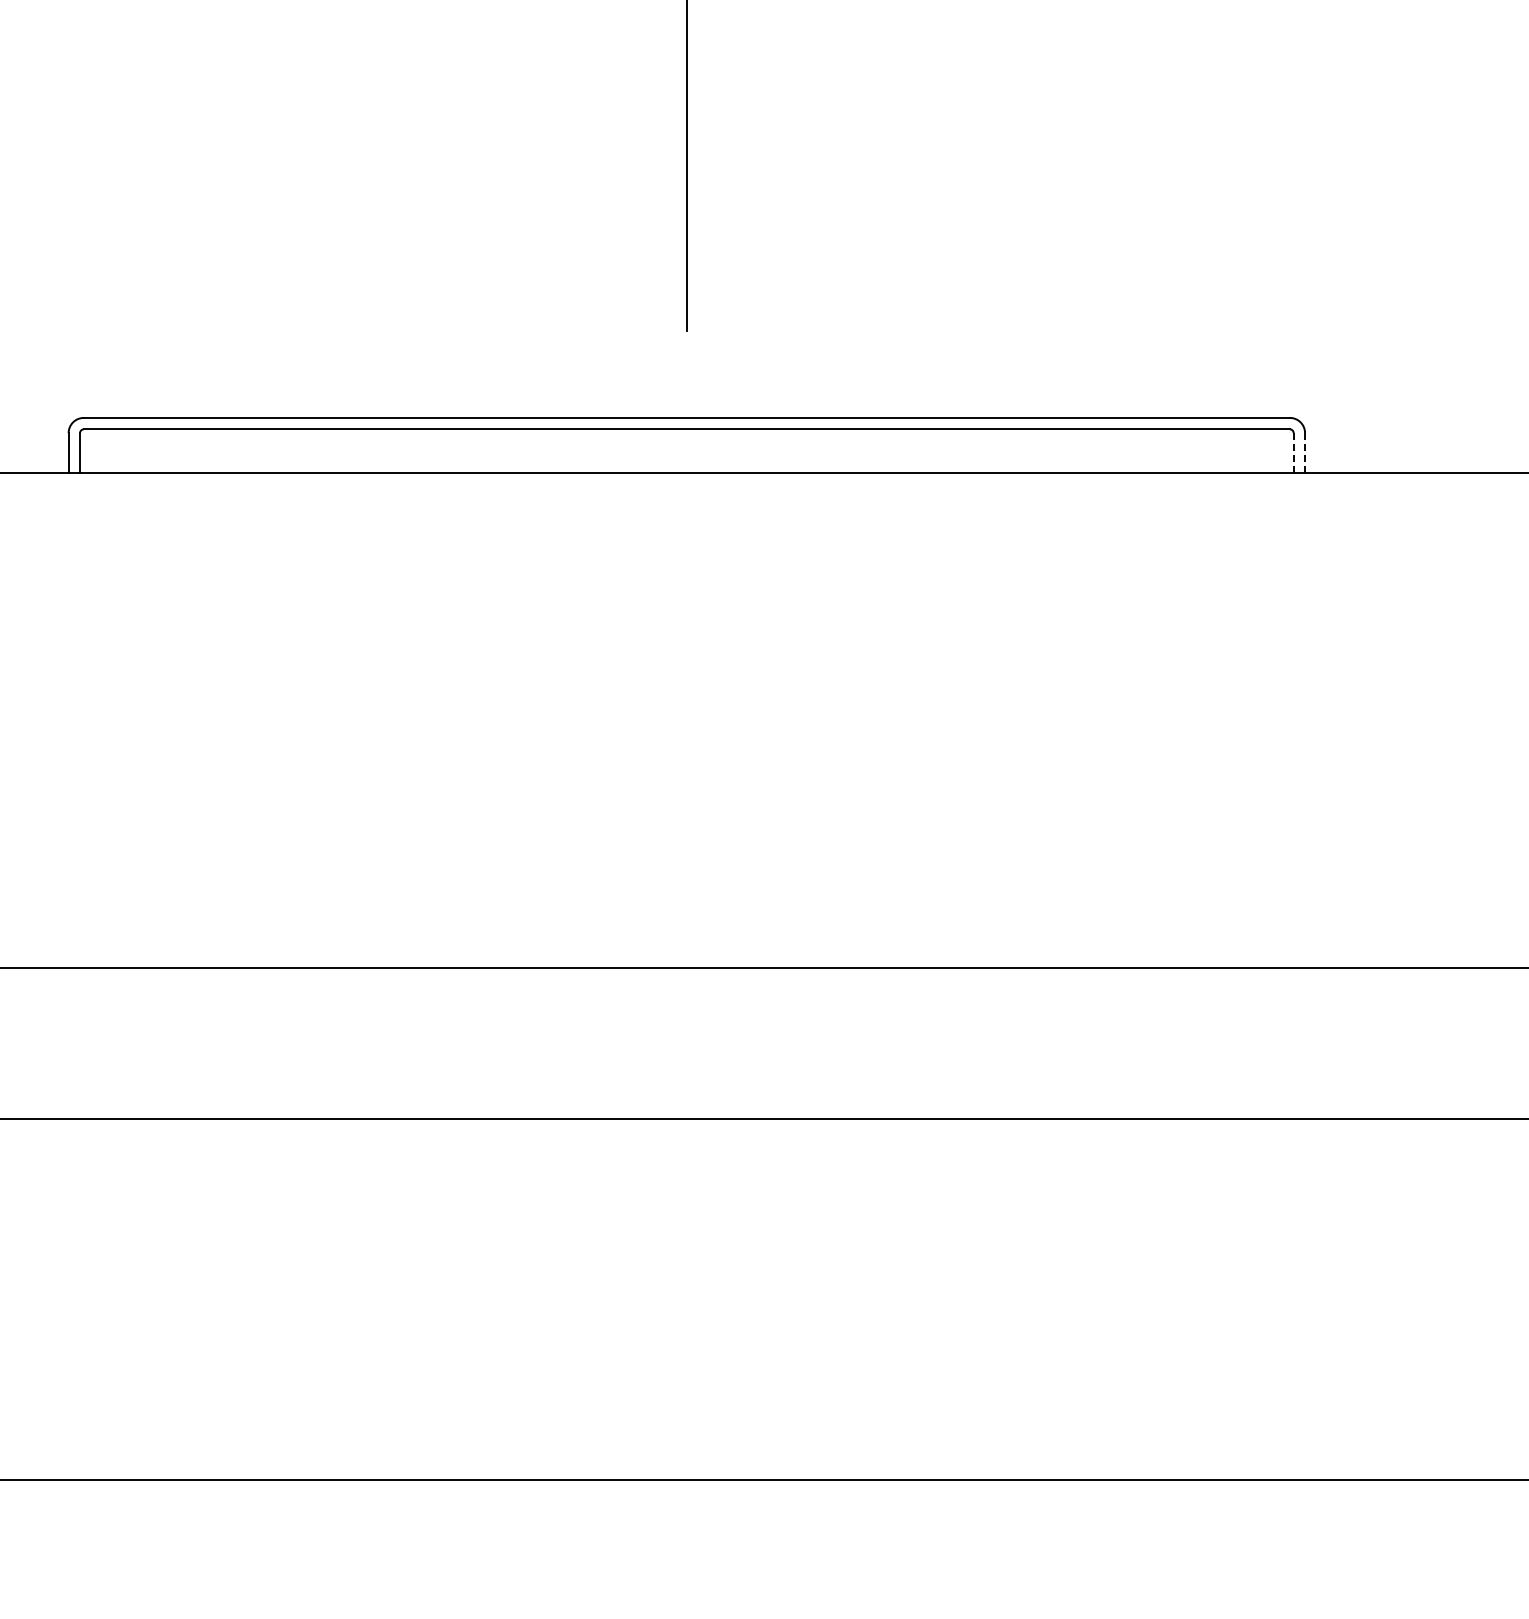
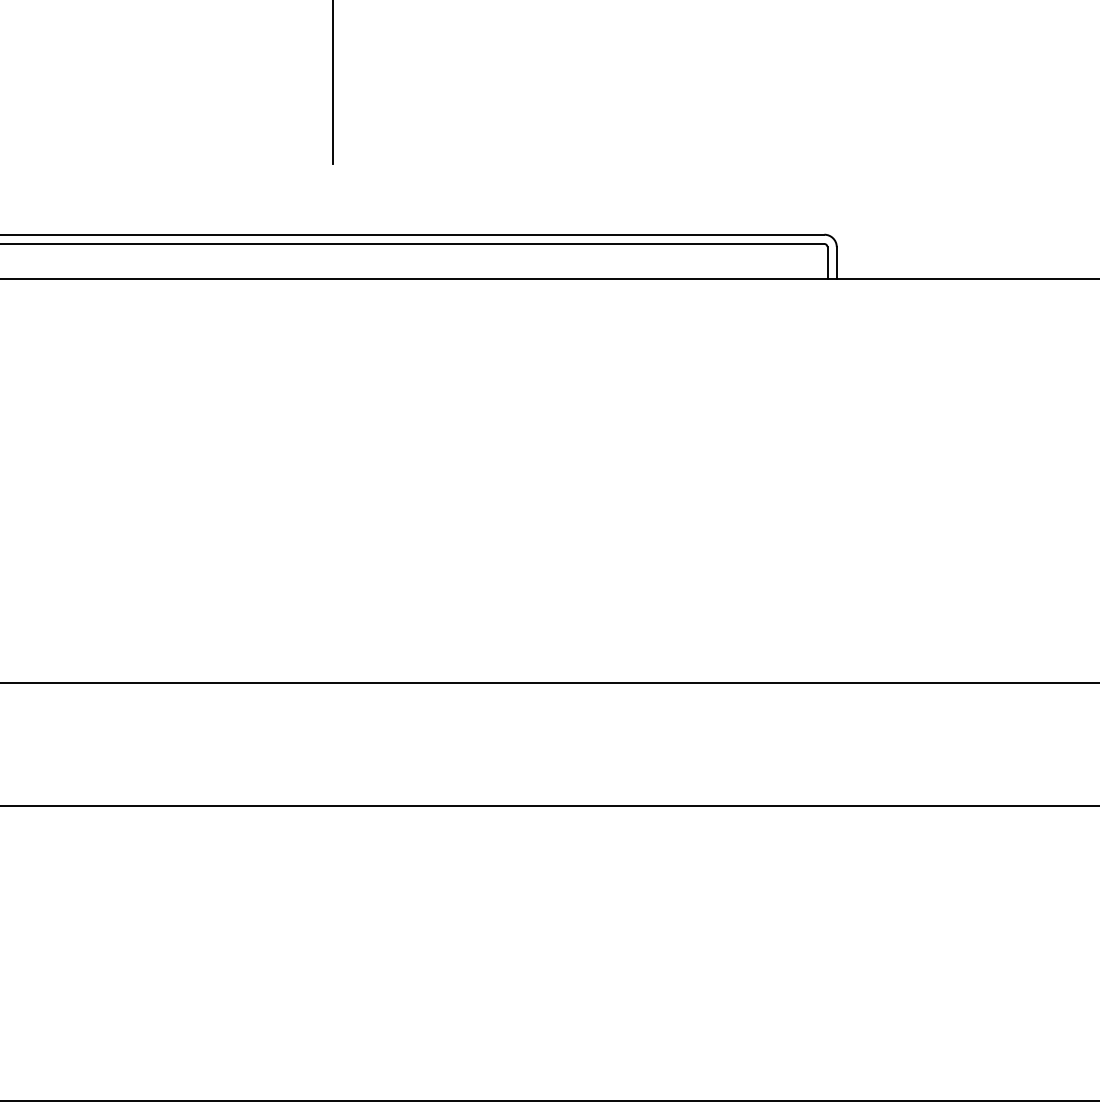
line: (1293, 452) -> (827, 262), dashed -> solid
line: (1305, 452) -> (837, 262), dashed -> solid

